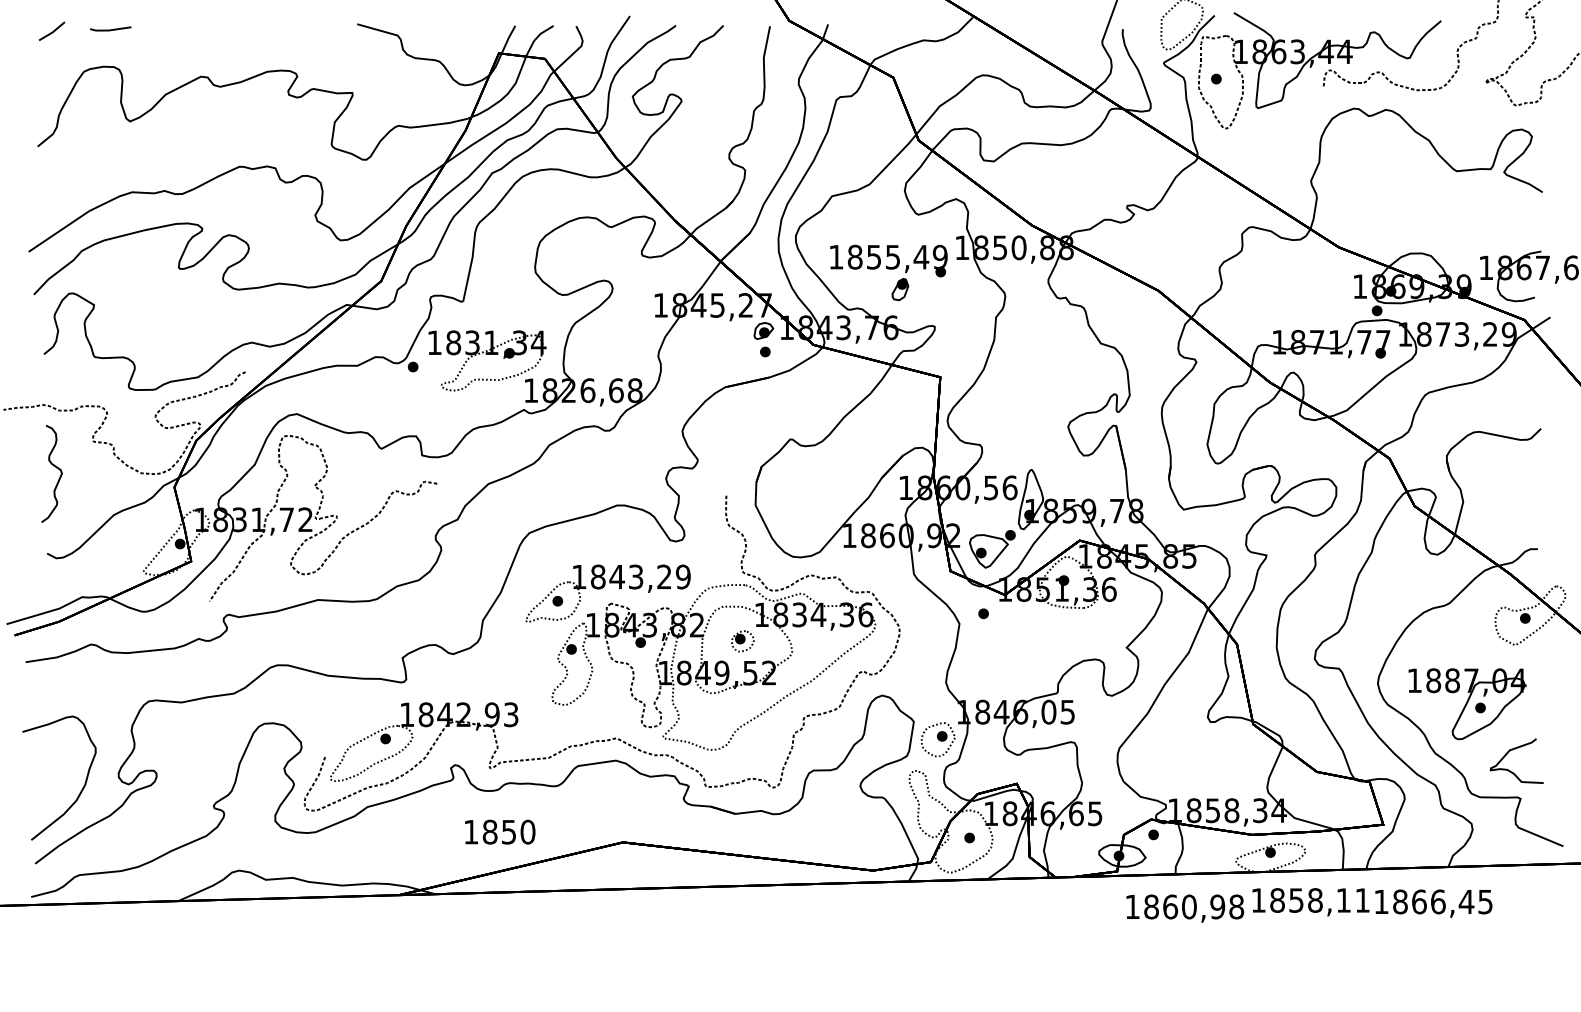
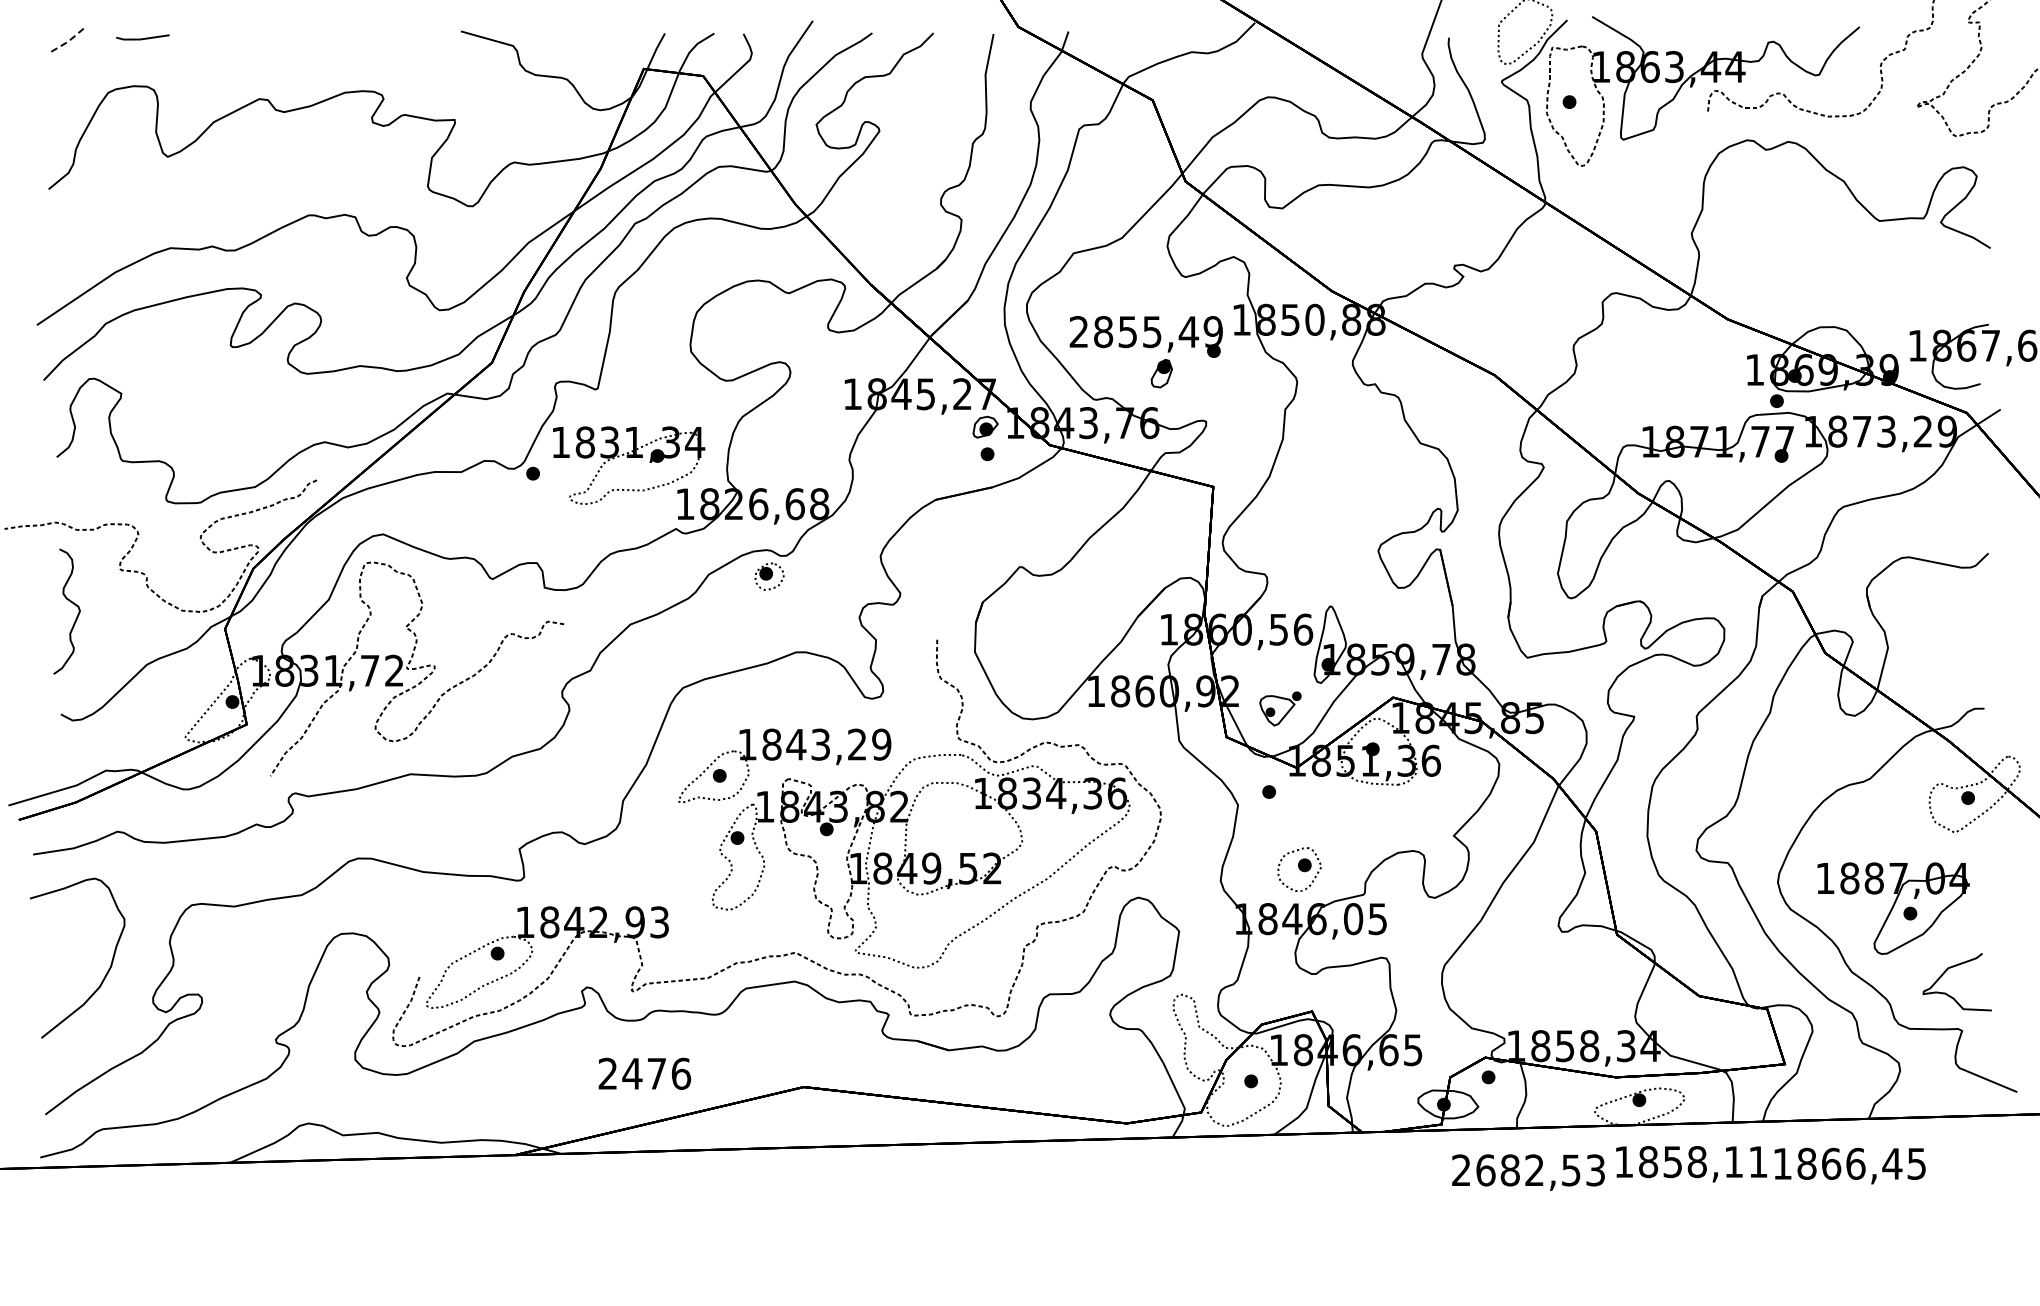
line: (53, 32) -> (68, 41), solid -> dashed
text: (835, 256) -> (1078, 331), 1855,49 -> 2855,49
part: (992, 549) -> (1280, 708), size x0.7
part: (742, 641) -> (769, 576), moved
part: (938, 739) -> (1299, 869), moved
curve: (81, 789) -> (106, 972), moved
text: (499, 831) -> (644, 1073), 1850 -> 2476
text: (1184, 907) -> (1528, 1170), 1860,98 -> 2682,53

